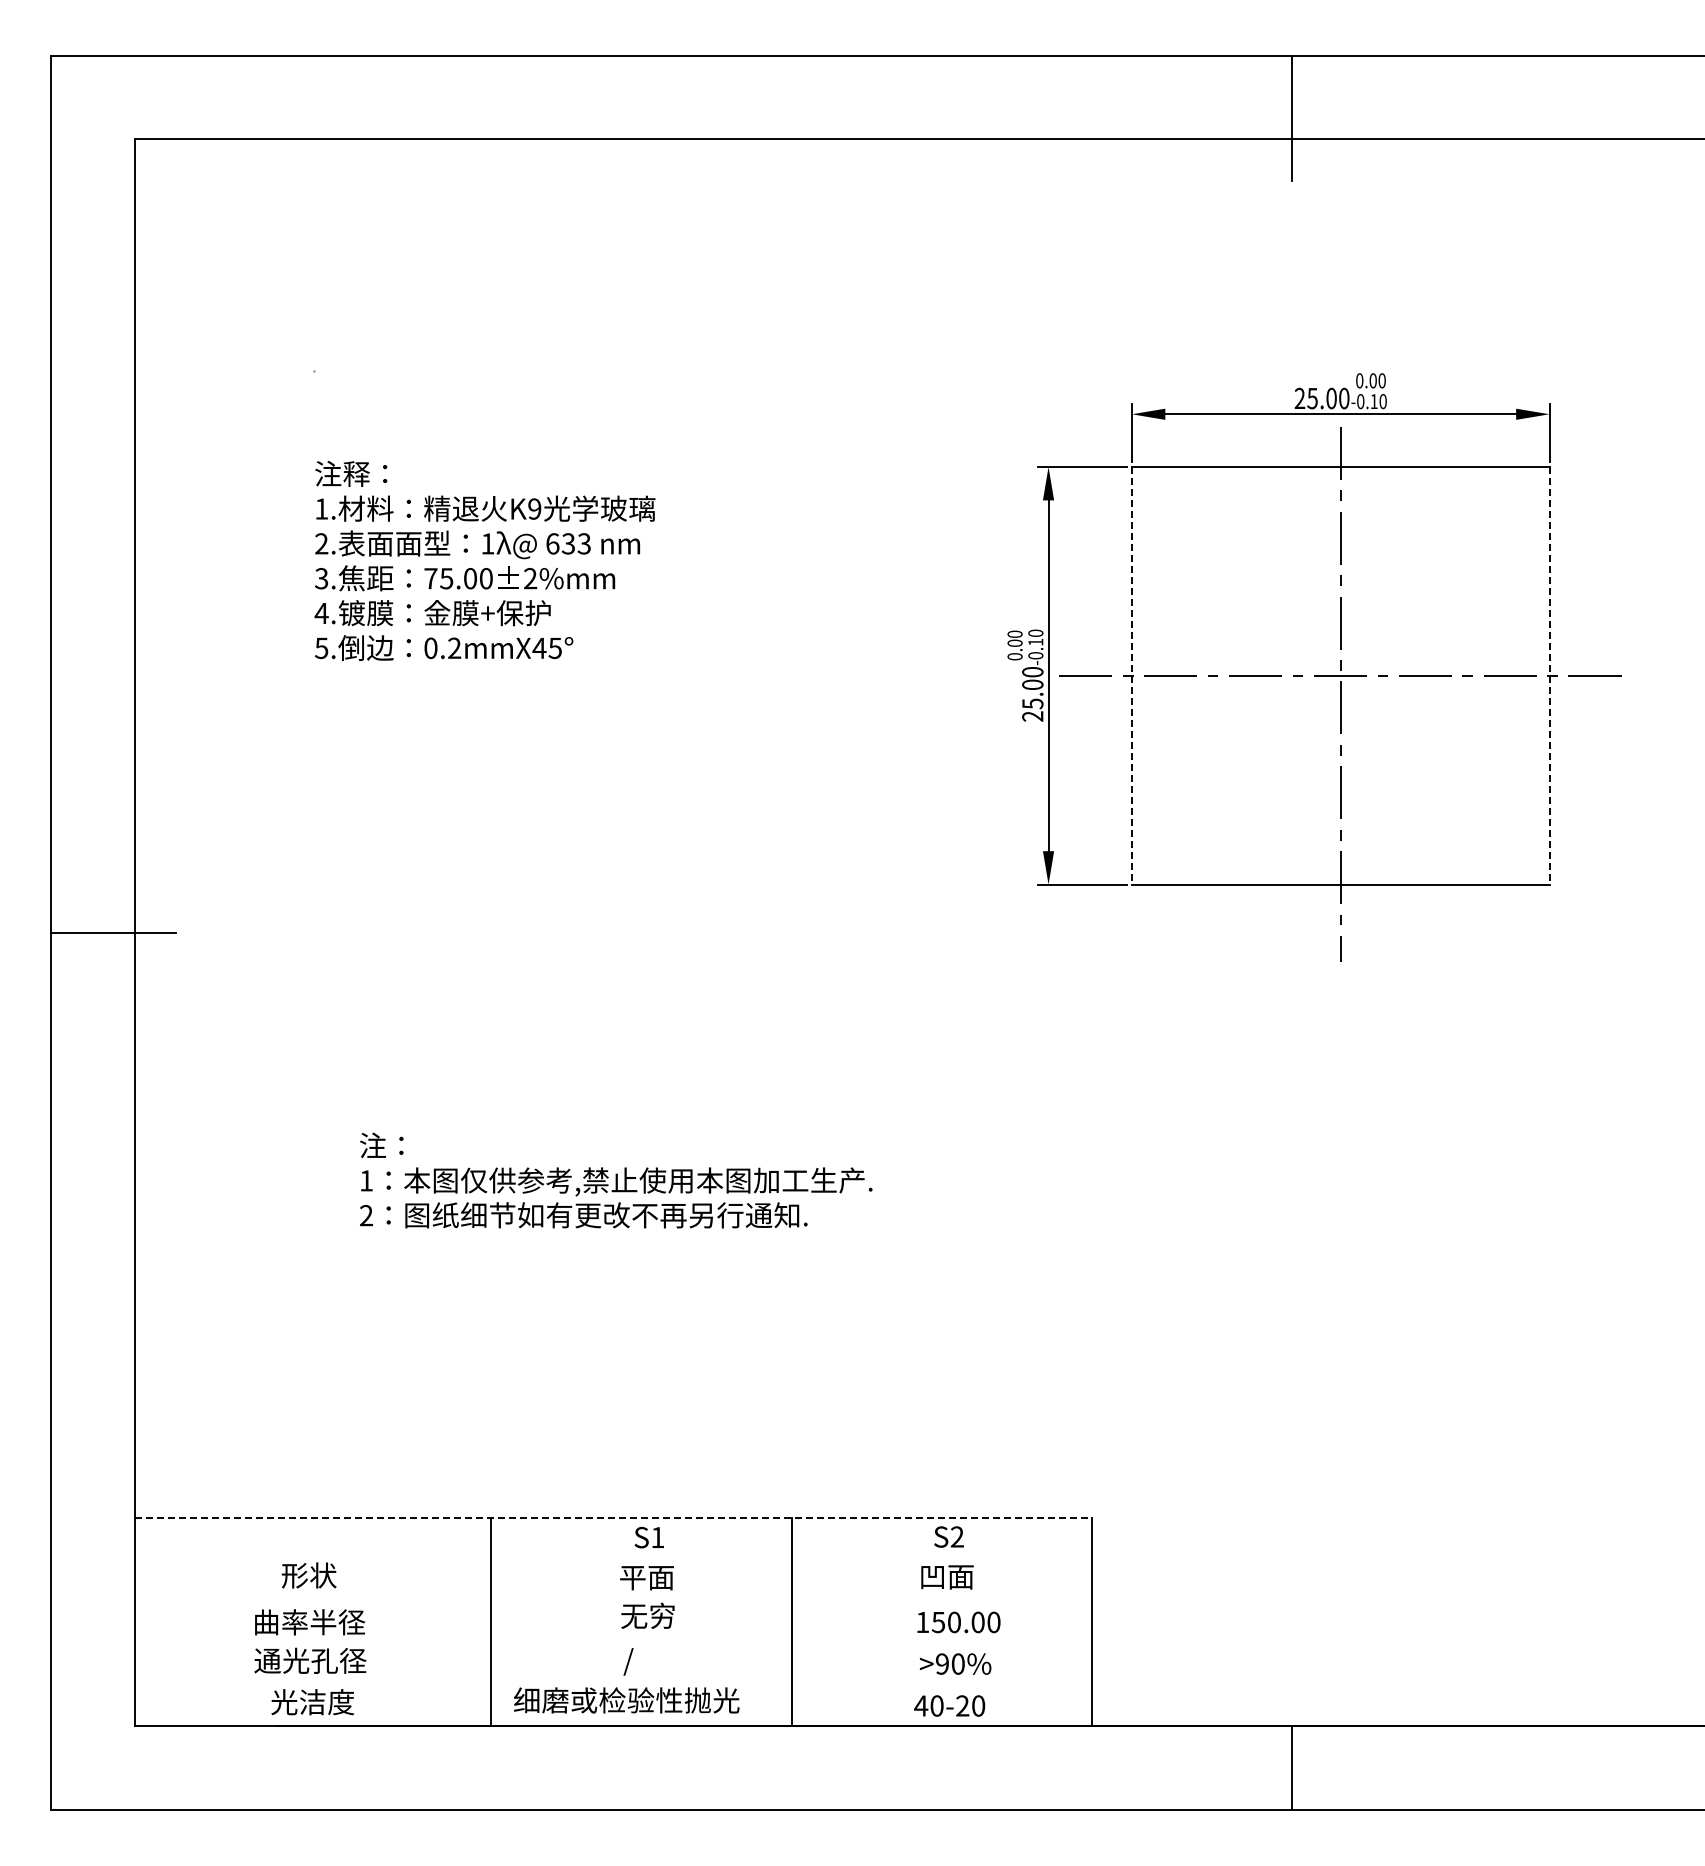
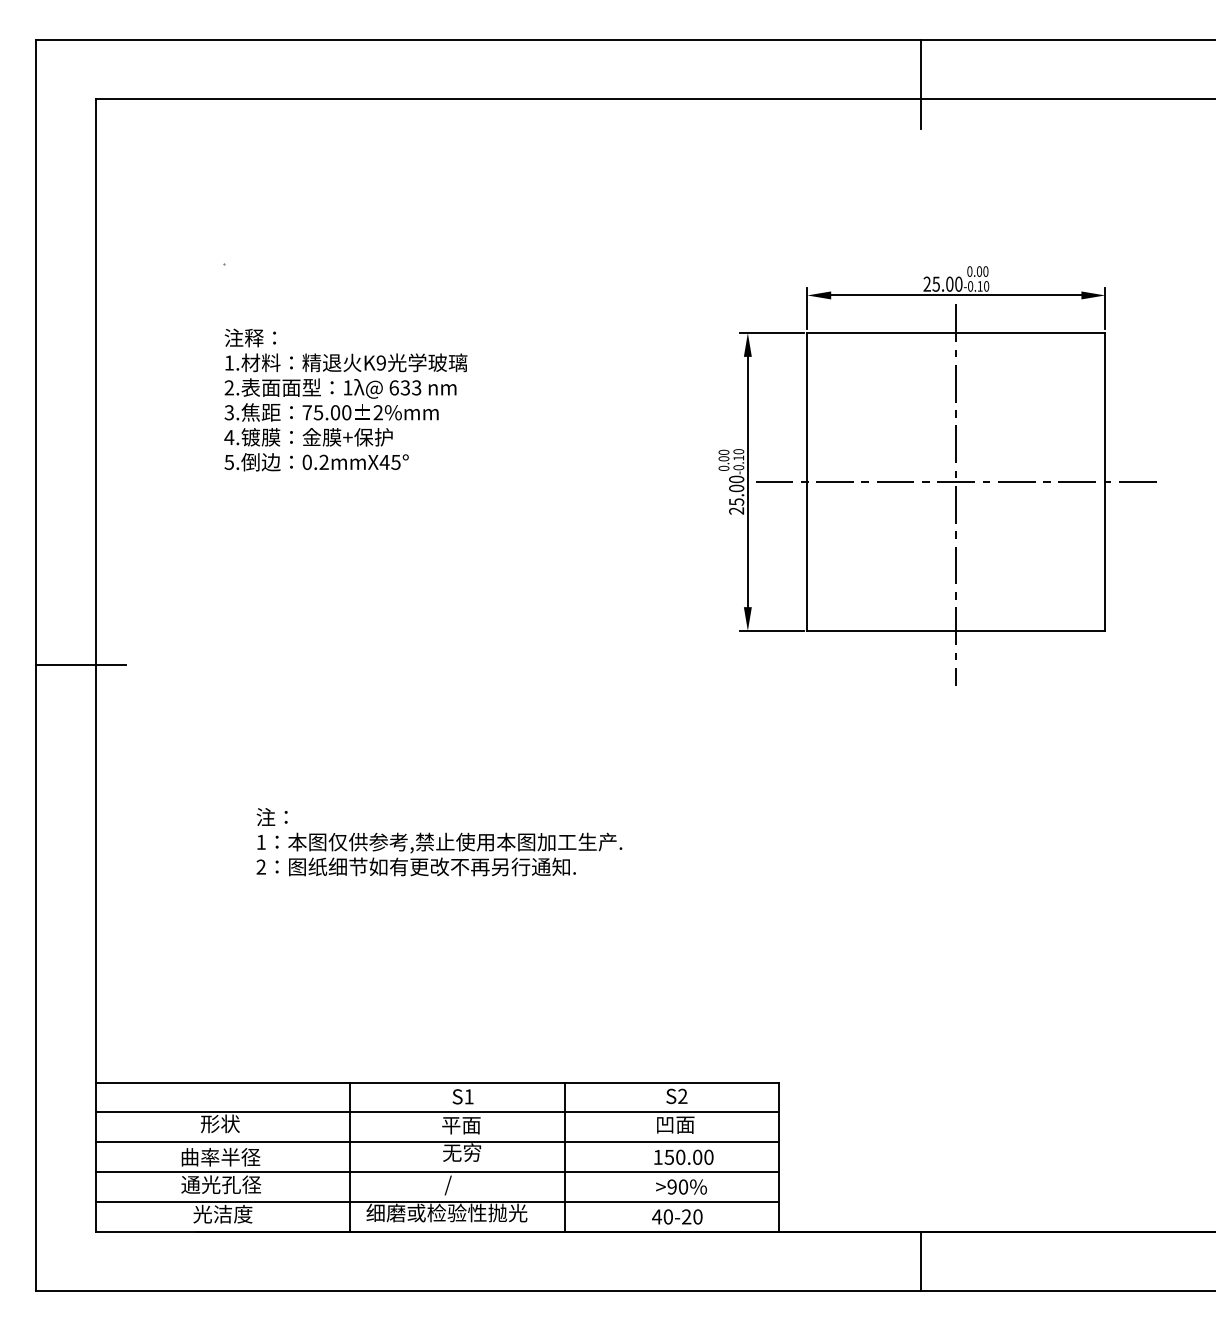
line: (1131, 675) -> (807, 481), dashed -> solid
line: (1549, 675) -> (1105, 481), dashed -> solid
line: (613, 1517) -> (437, 1082), dashed -> solid
line: (613, 1559) -> (437, 1112), added
line: (613, 1601) -> (437, 1142), added
line: (613, 1642) -> (437, 1171), added
line: (613, 1684) -> (437, 1201), added

